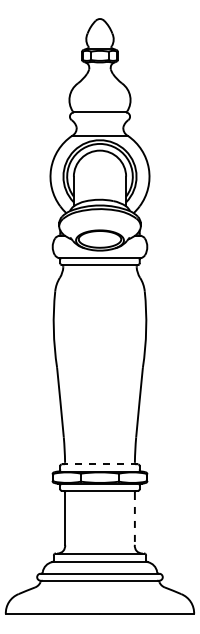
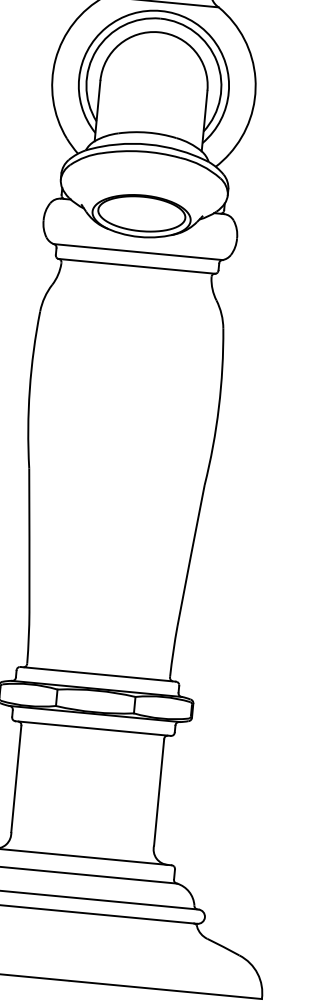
line: (100, 464) -> (99, 674), dashed -> solid
line: (134, 518) -> (158, 791), dashed -> solid

